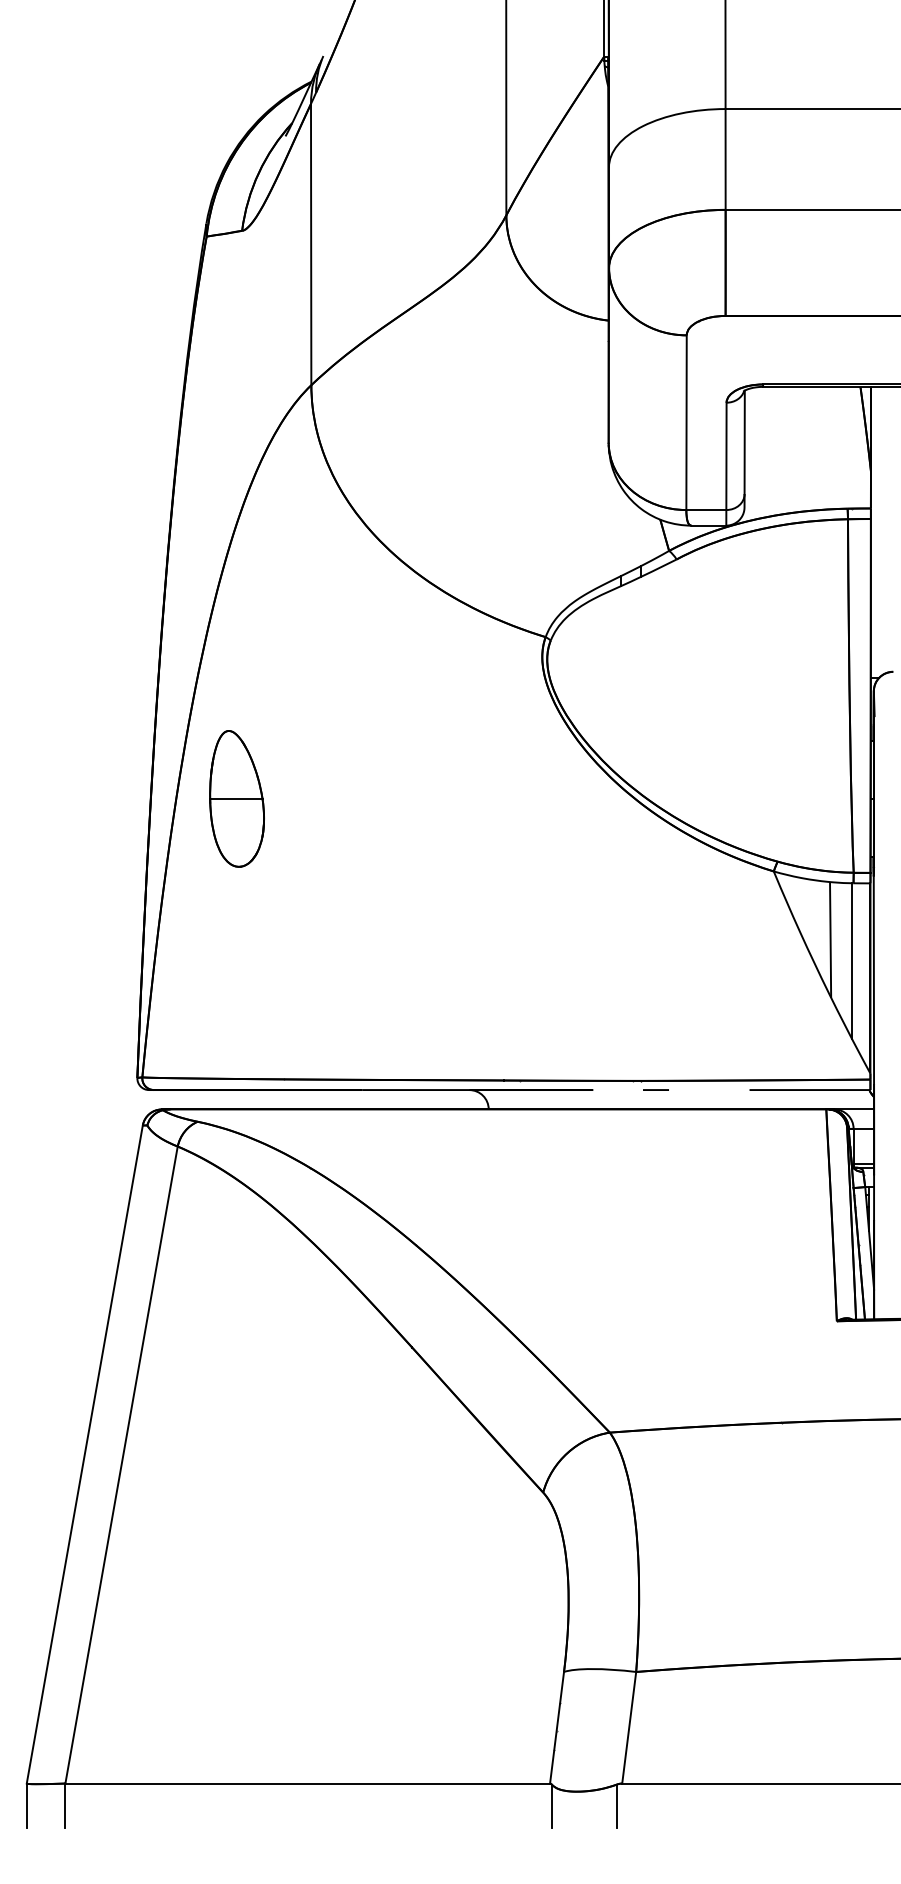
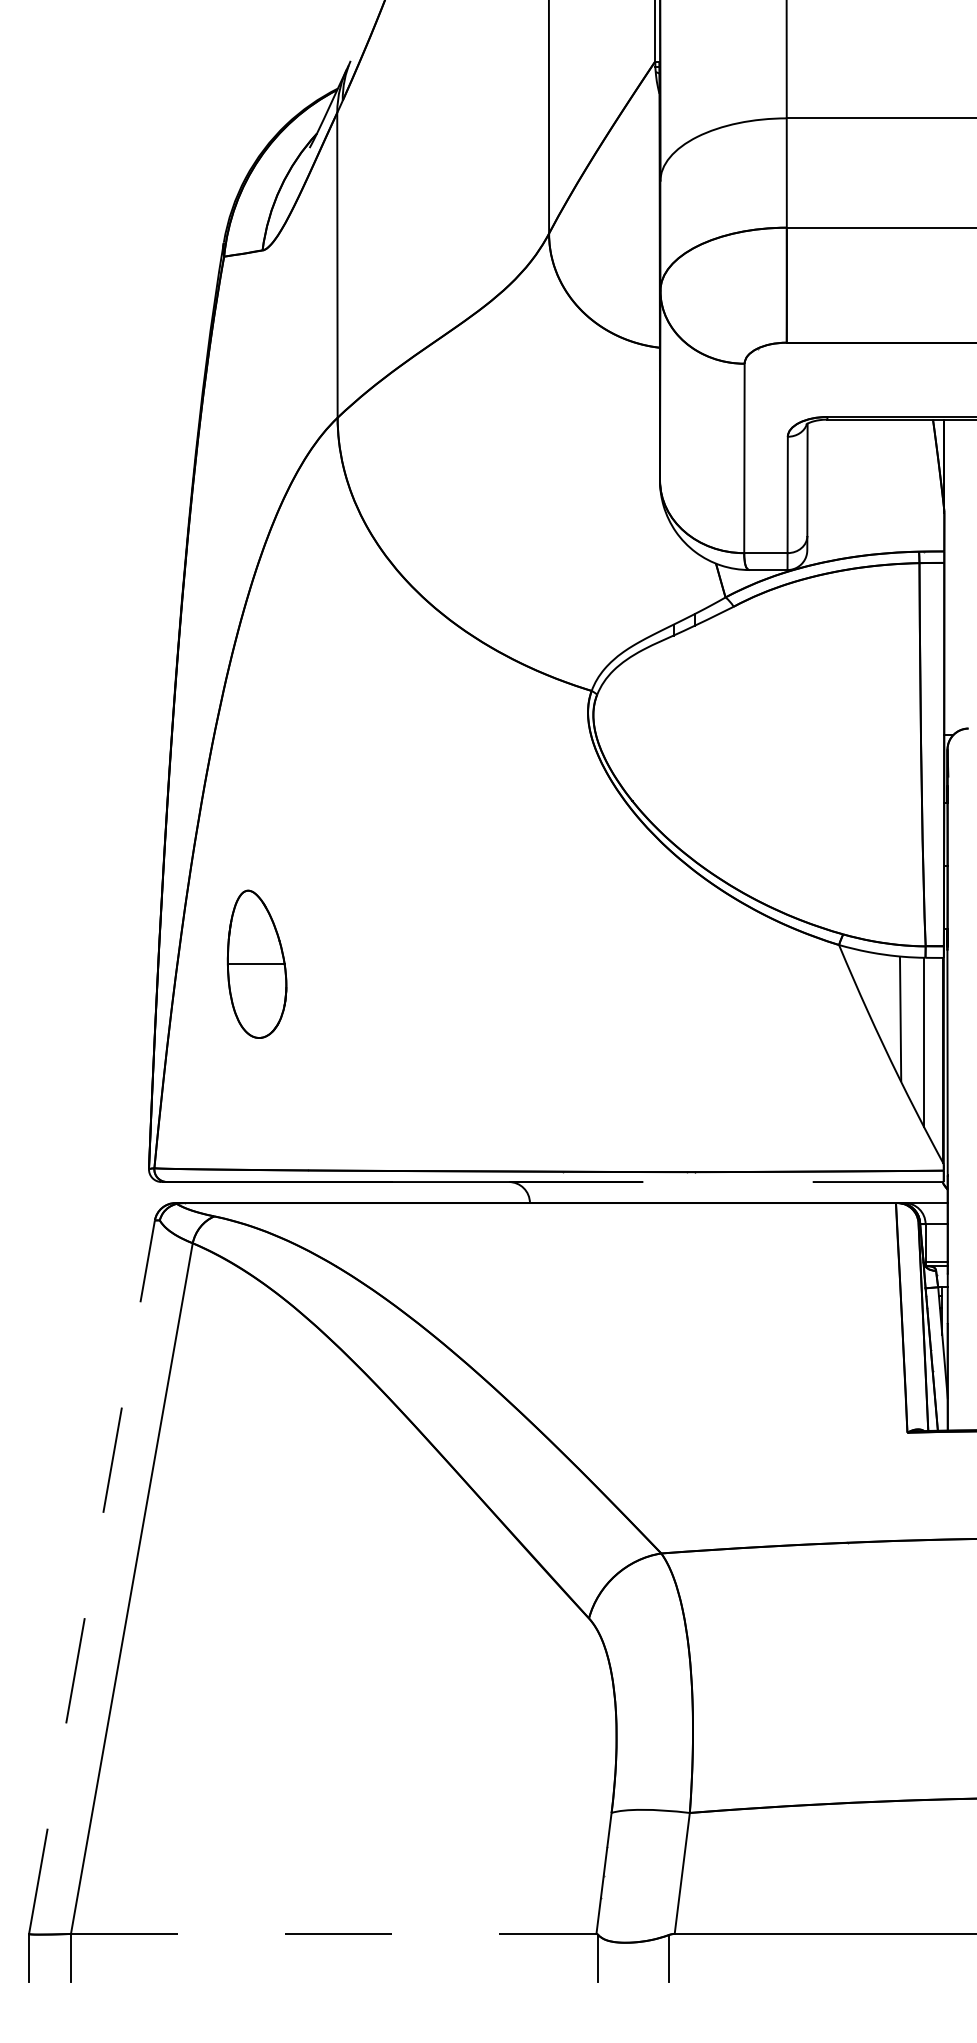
part: (236, 798) -> (256, 963), moved
line: (656, 1089) -> (711, 1181), removed
line: (85, 1453) -> (92, 1576), solid -> dashed
line: (307, 1783) -> (333, 1933), solid -> dashed

